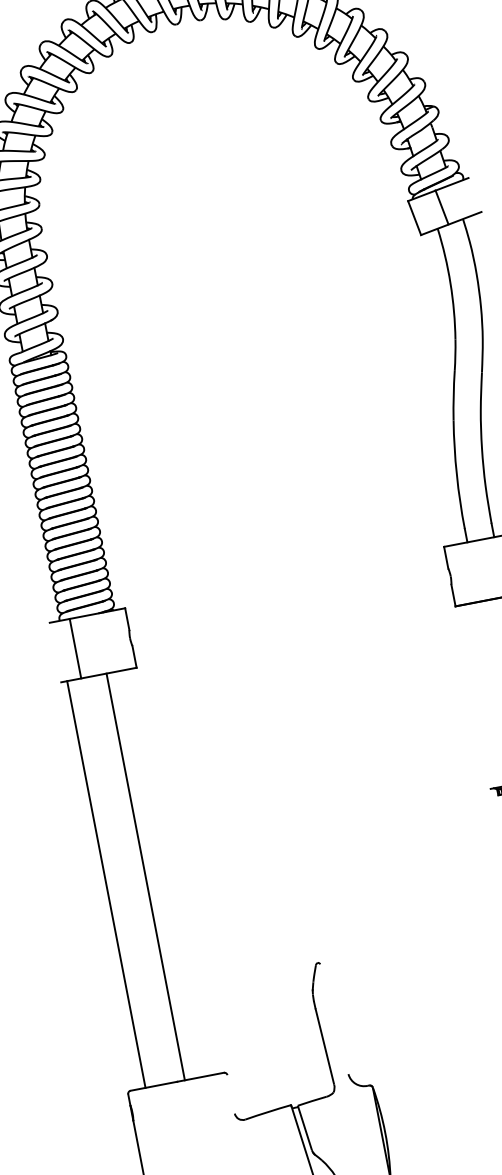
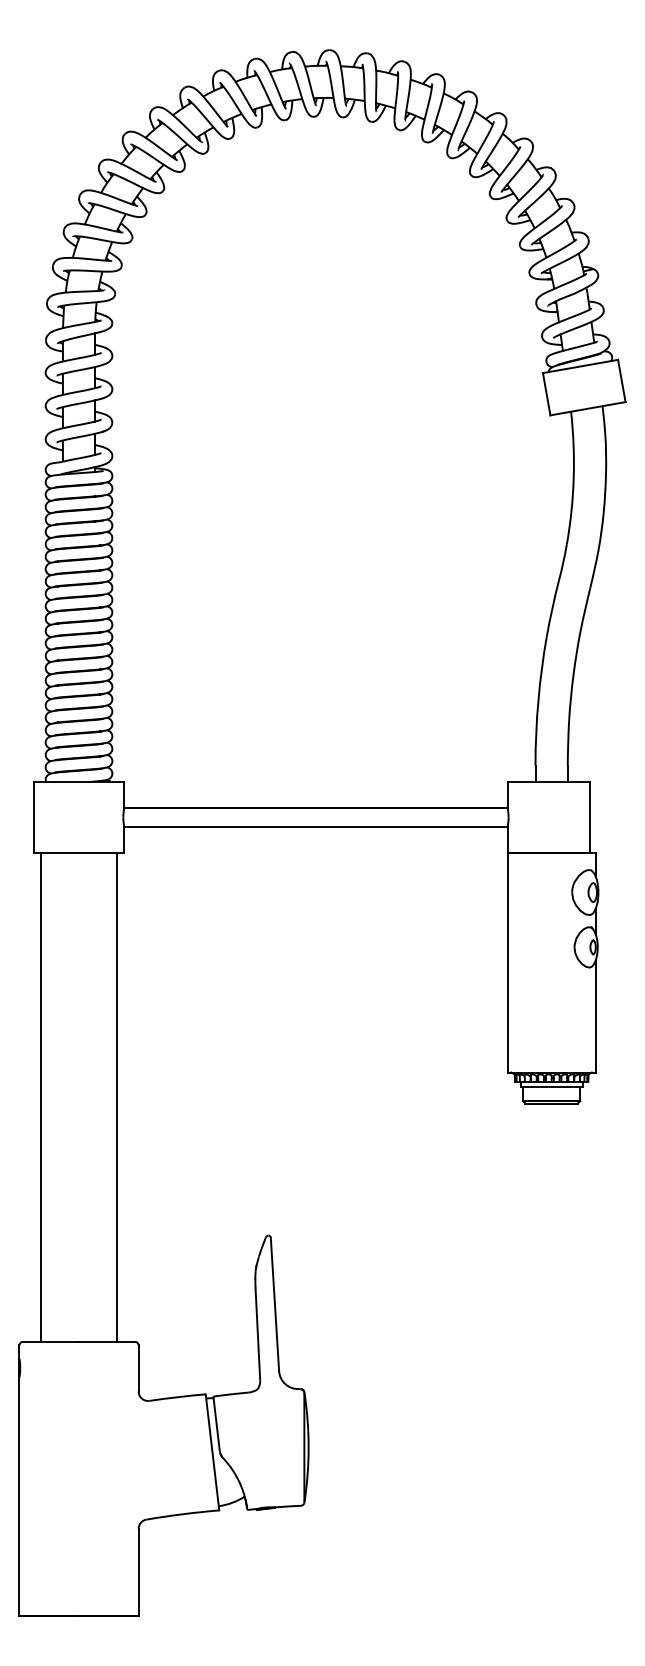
line: (441, 207) -> (621, 380), moved
line: (288, 599) -> (315, 808), added
line: (291, 614) -> (315, 826), added
line: (75, 648) -> (33, 817), moved
line: (473, 697) -> (507, 962), added
line: (145, 876) -> (117, 1097), moved
line: (333, 1019) -> (274, 1304), added
line: (231, 1094) -> (138, 1368), added

